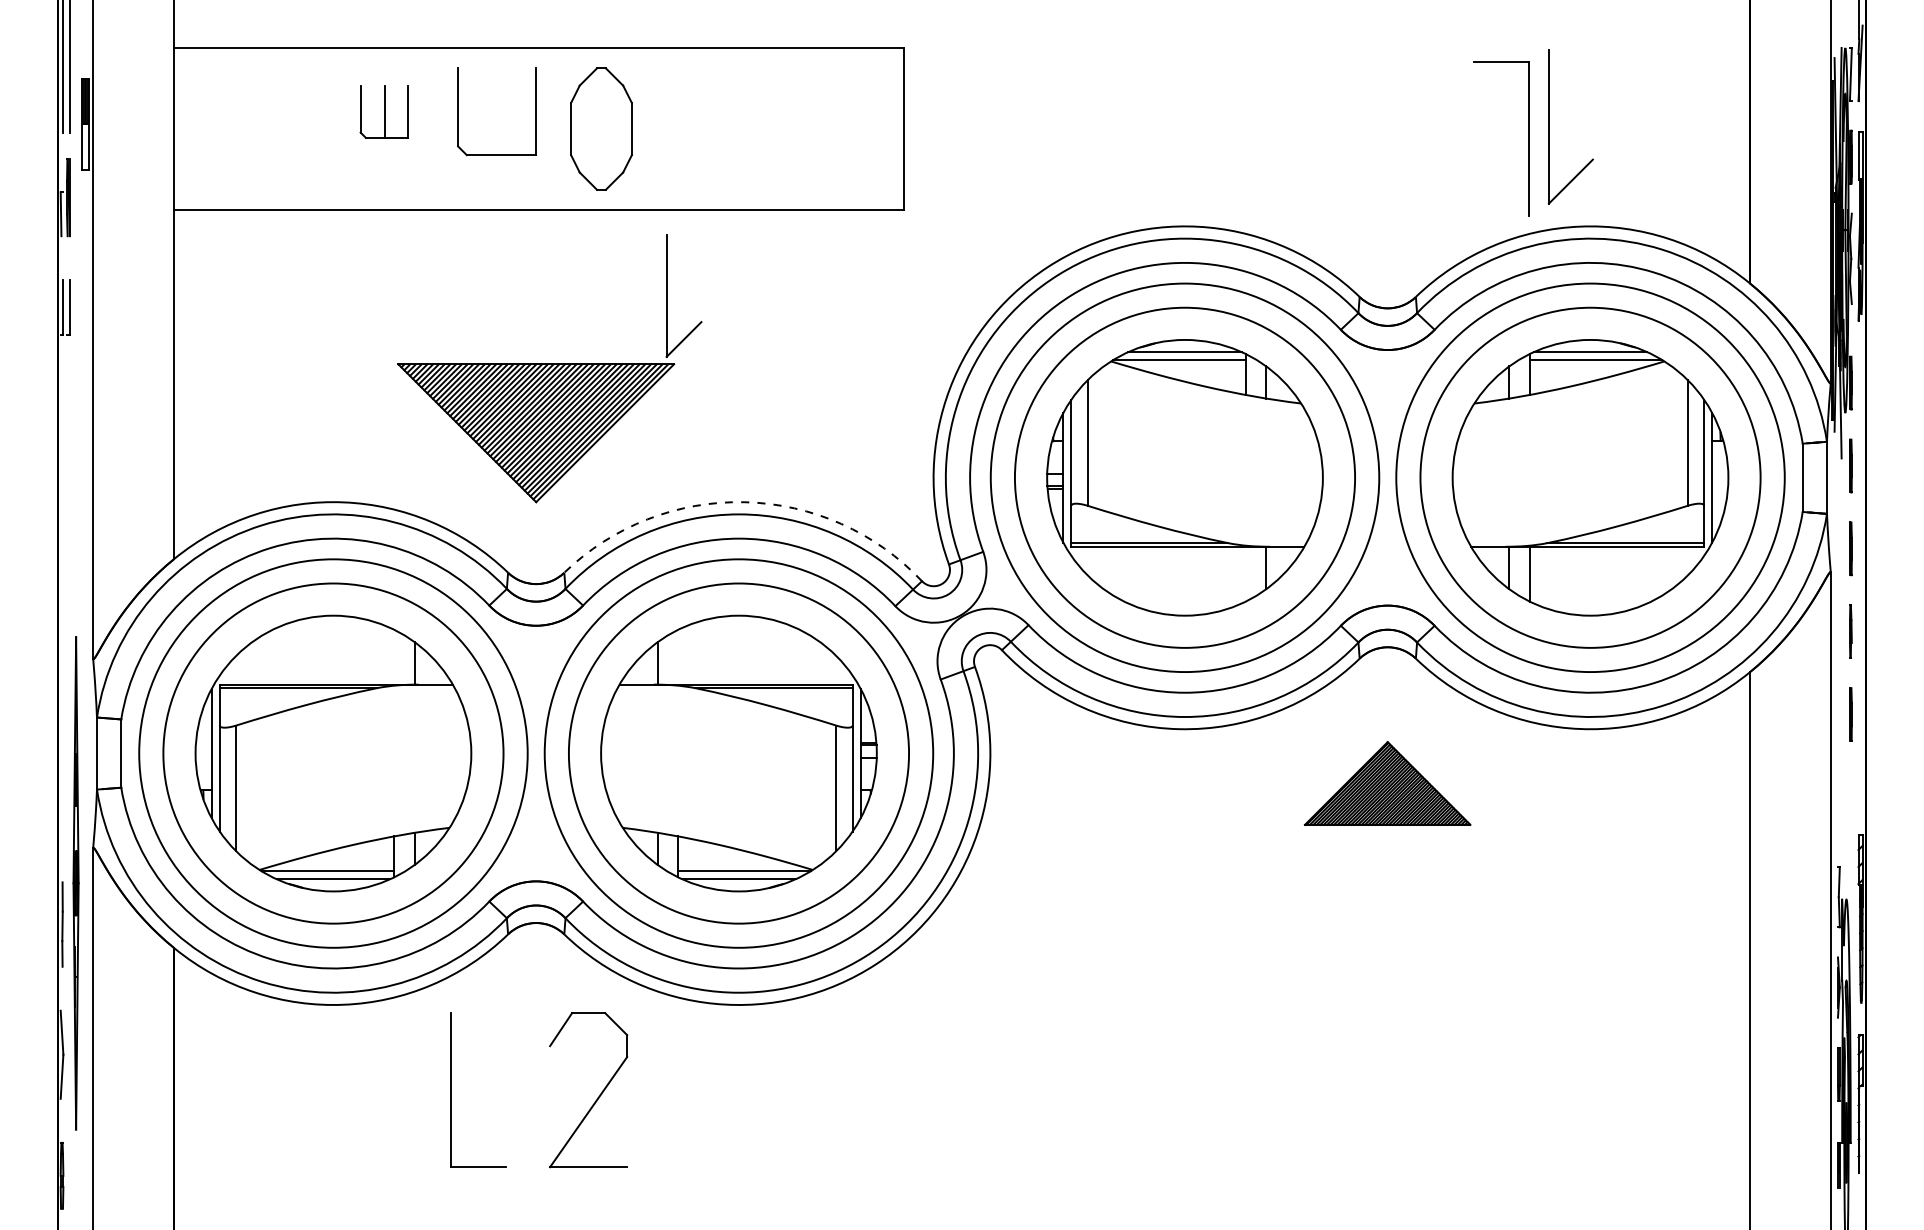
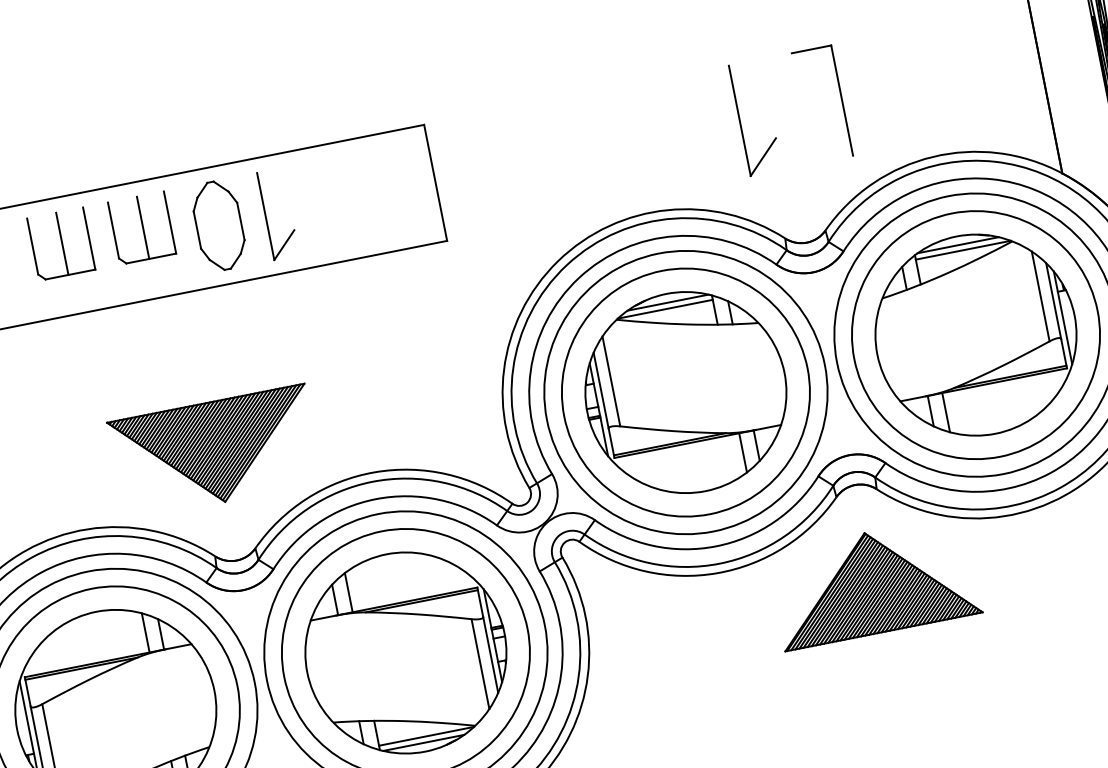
part: (383, 111) -> (60, 244), size x1.67
line: (498, 111) -> (142, 227), added
part: (1549, 126) -> (740, 120), moved
part: (1528, 138) -> (841, 100), moved
part: (667, 295) -> (266, 216), moved
arc: (744, 502) -> (374, 472), dashed -> solid
line: (1245, 573) -> (742, 452), added
line: (394, 656) -> (145, 632), added
line: (678, 656) -> (348, 592), added
part: (1387, 783) -> (874, 582), size x1.67

